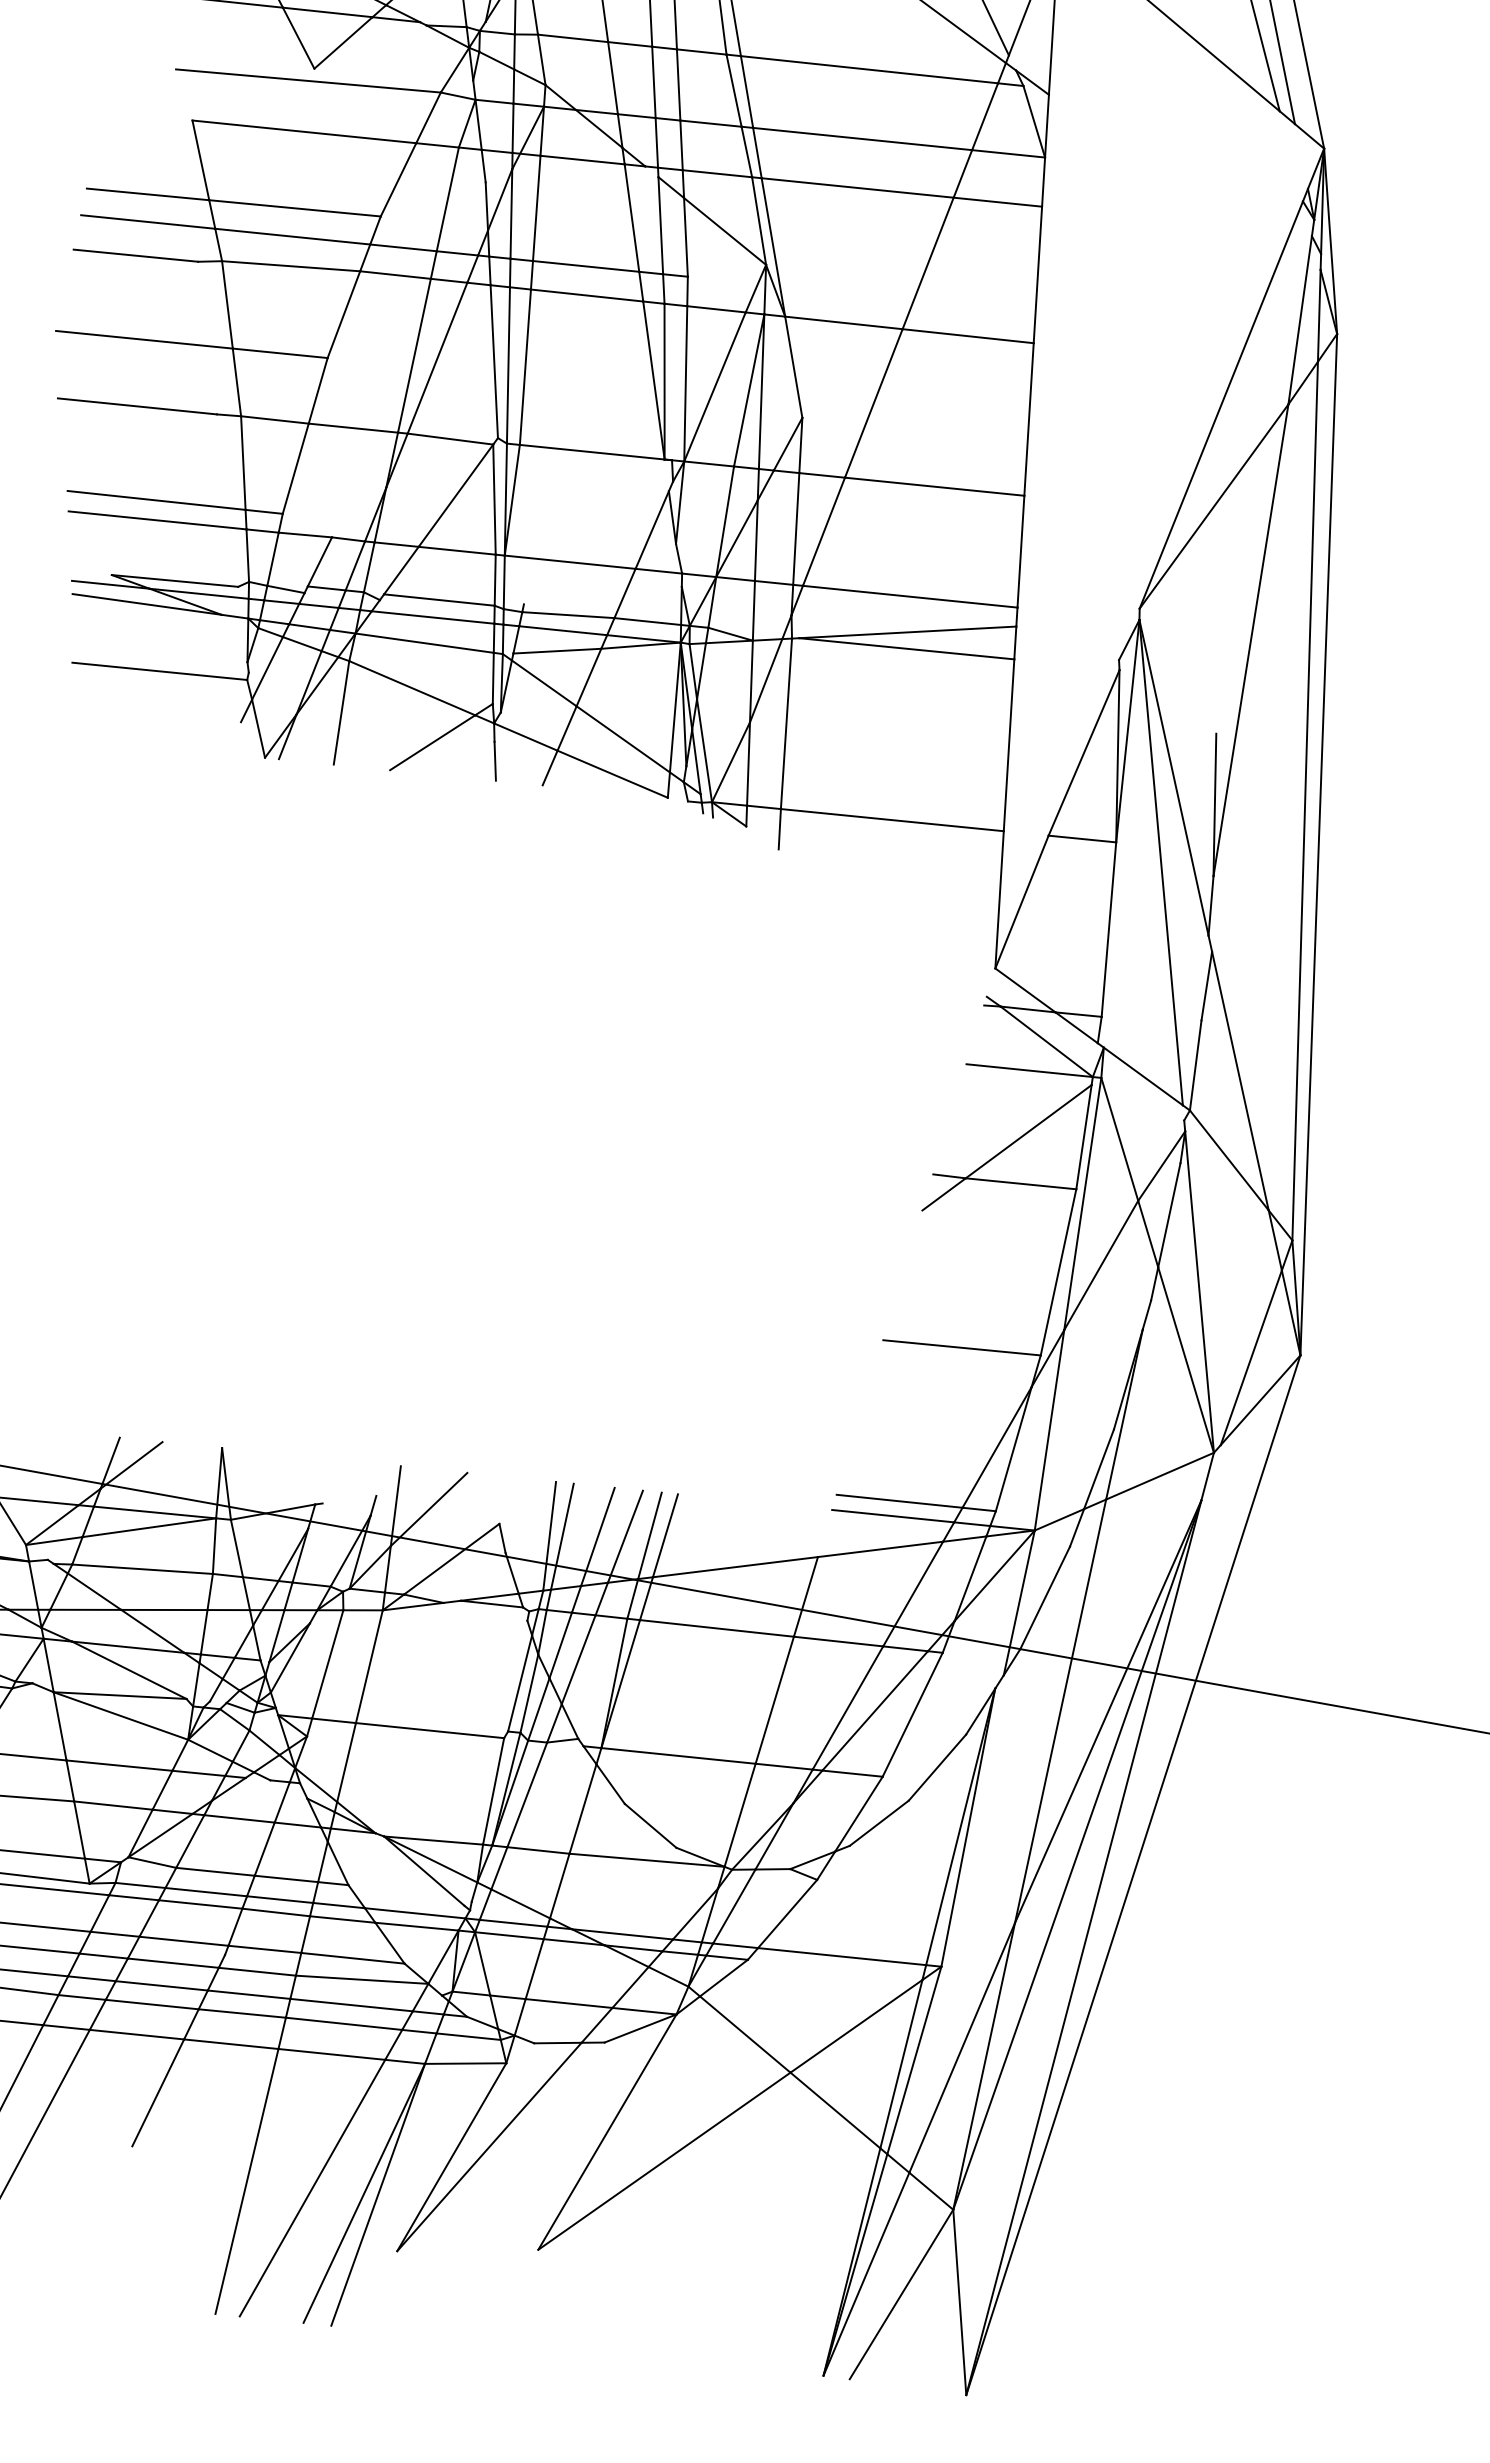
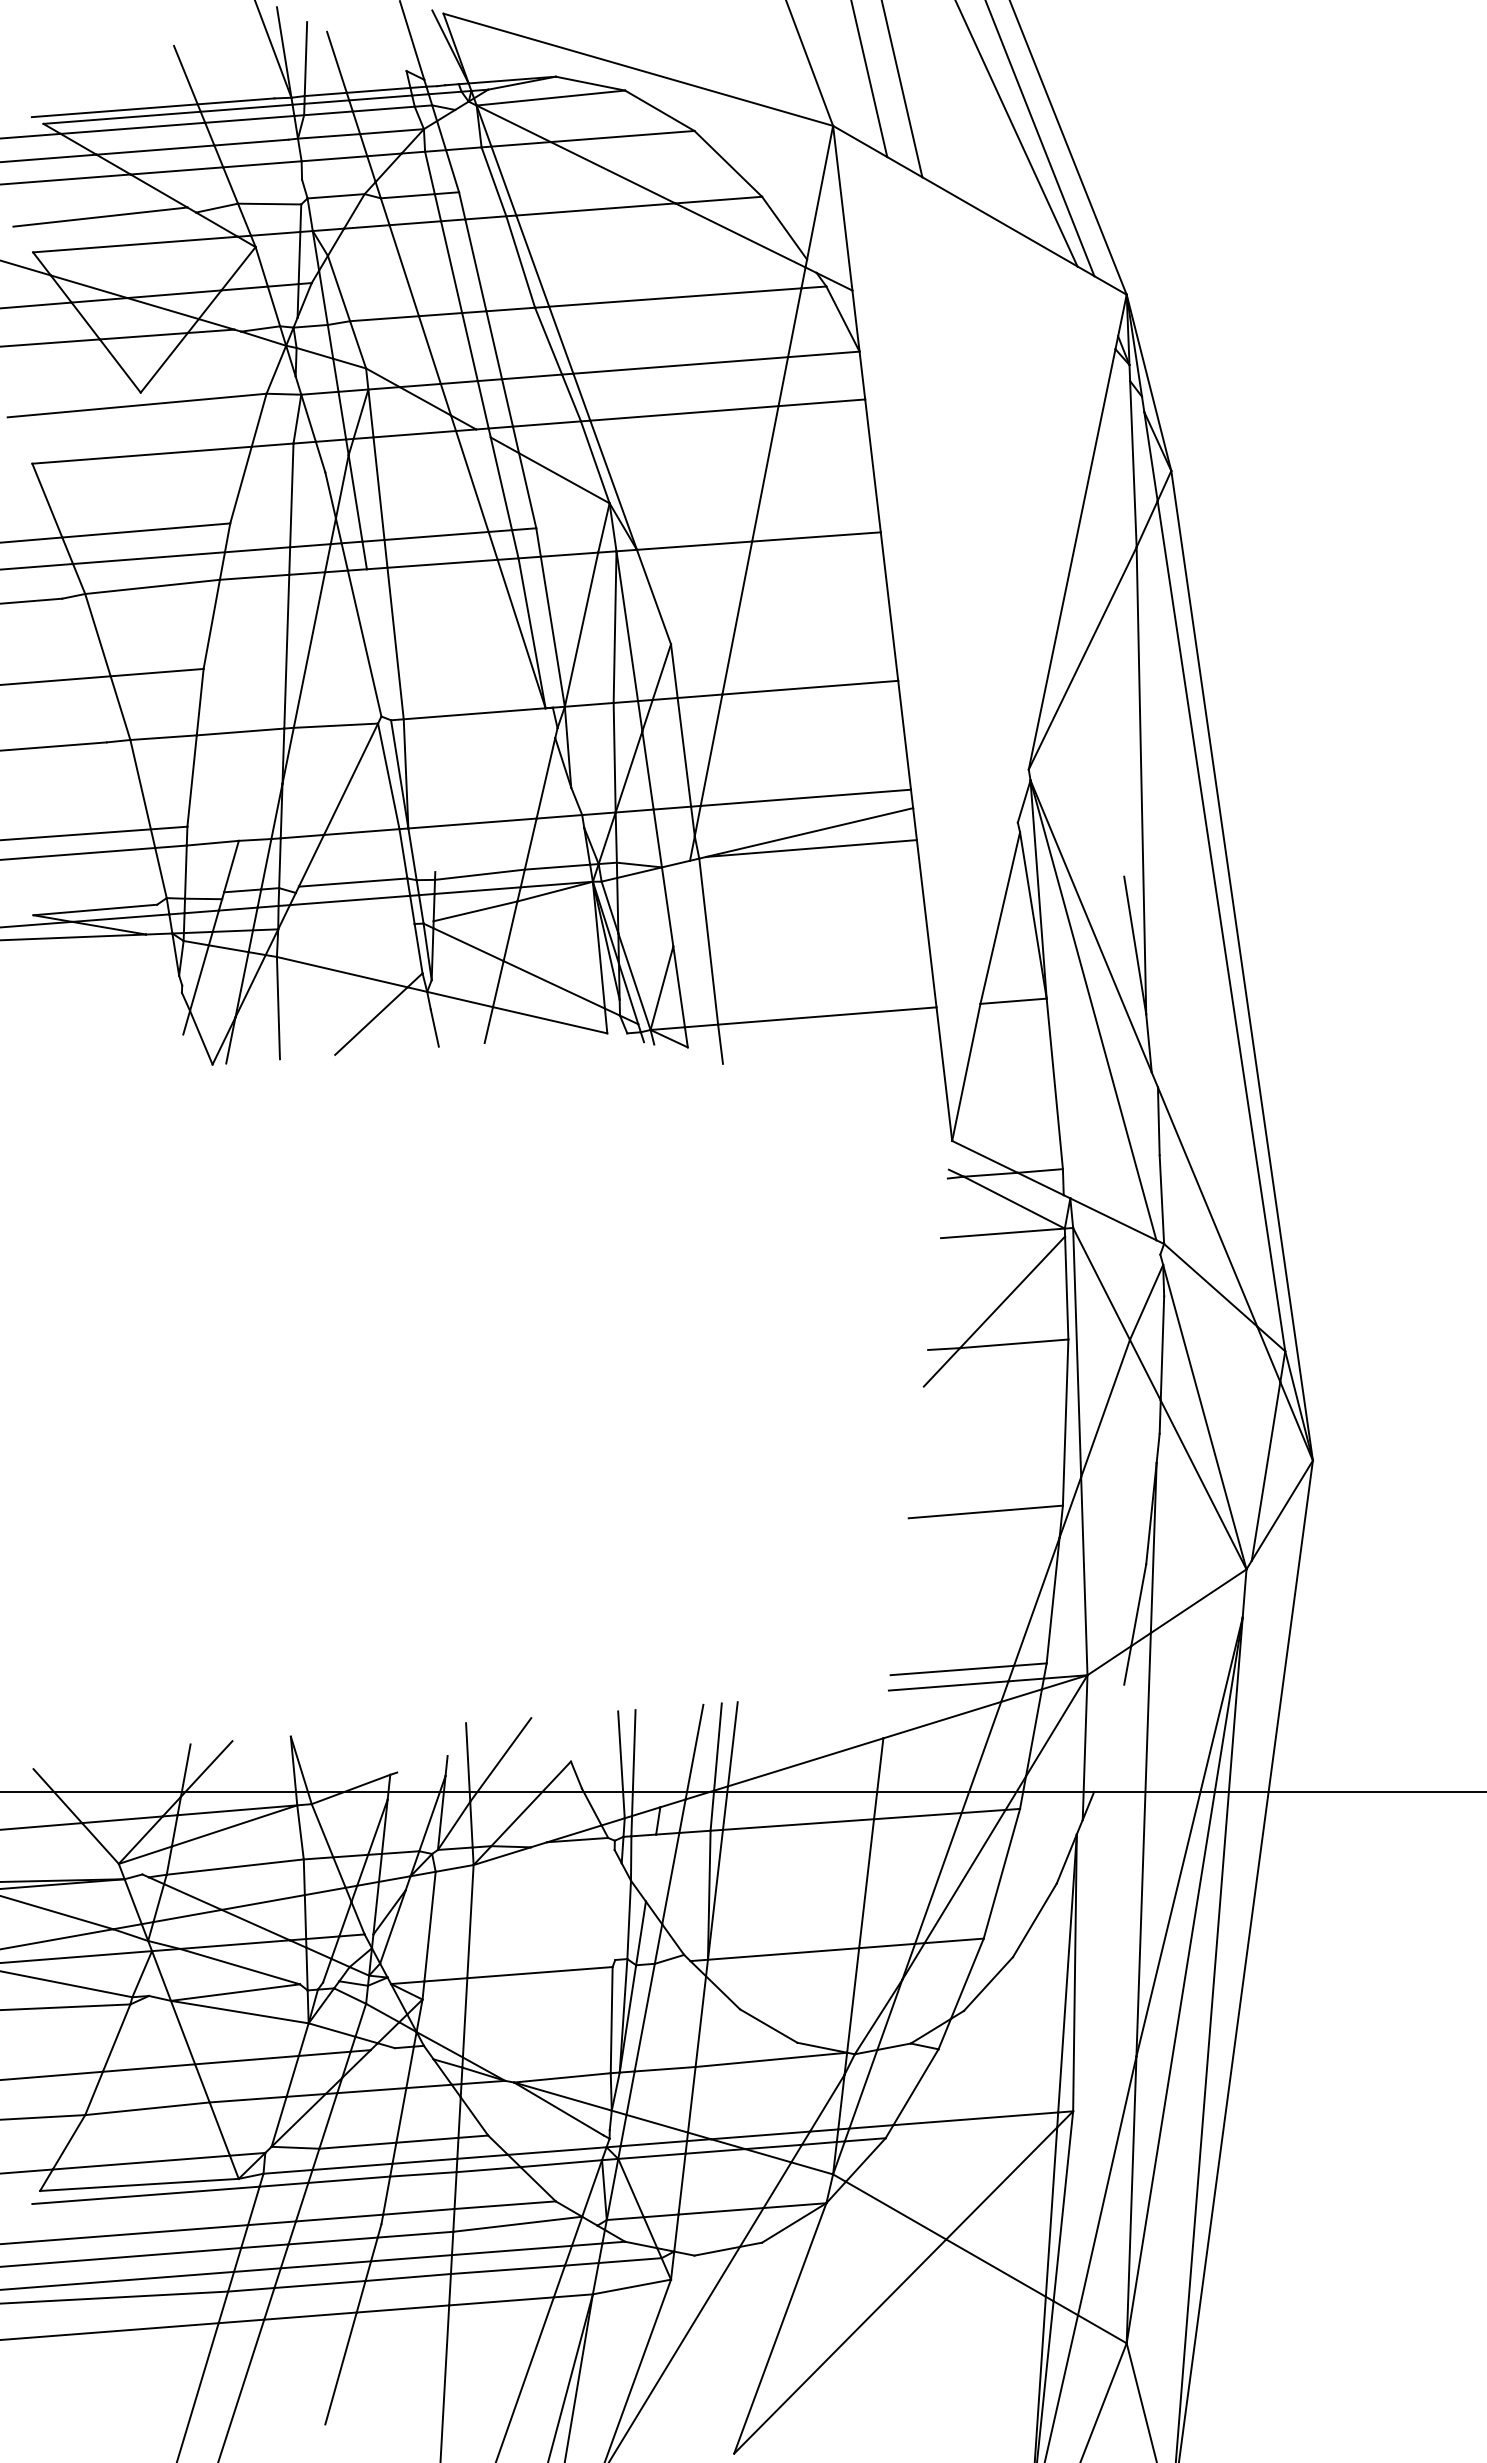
line: (508, 365) -> (378, 644), removed
line: (424, 643) -> (346, 926), removed
line: (159, 671) -> (95, 999), removed
line: (766, 680) -> (681, 903), removed
line: (597, 1537) -> (667, 1757), removed
line: (1045, 1598) -> (1109, 1738), removed
line: (560, 1644) -> (650, 1867), removed
line: (520, 1683) -> (618, 1911), removed

